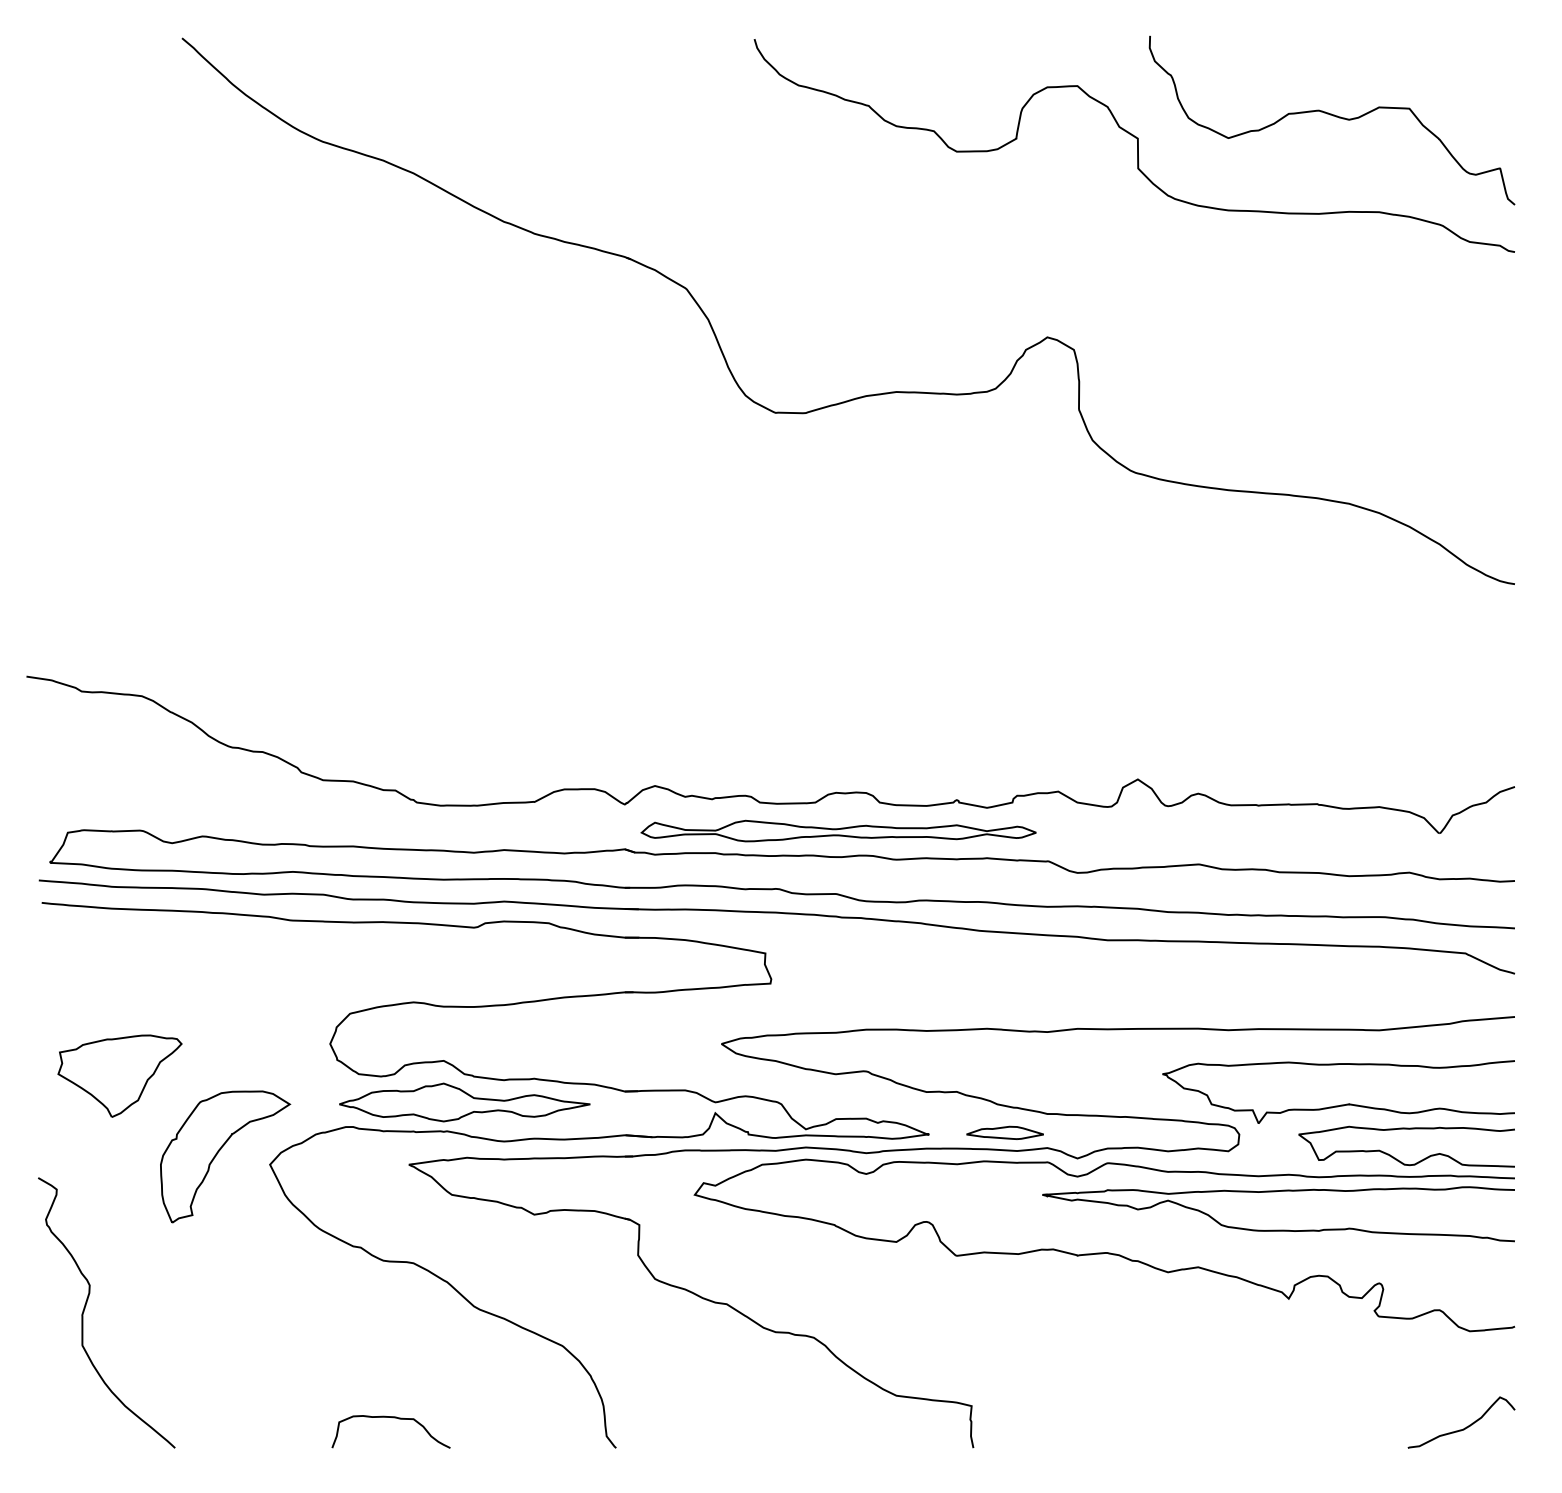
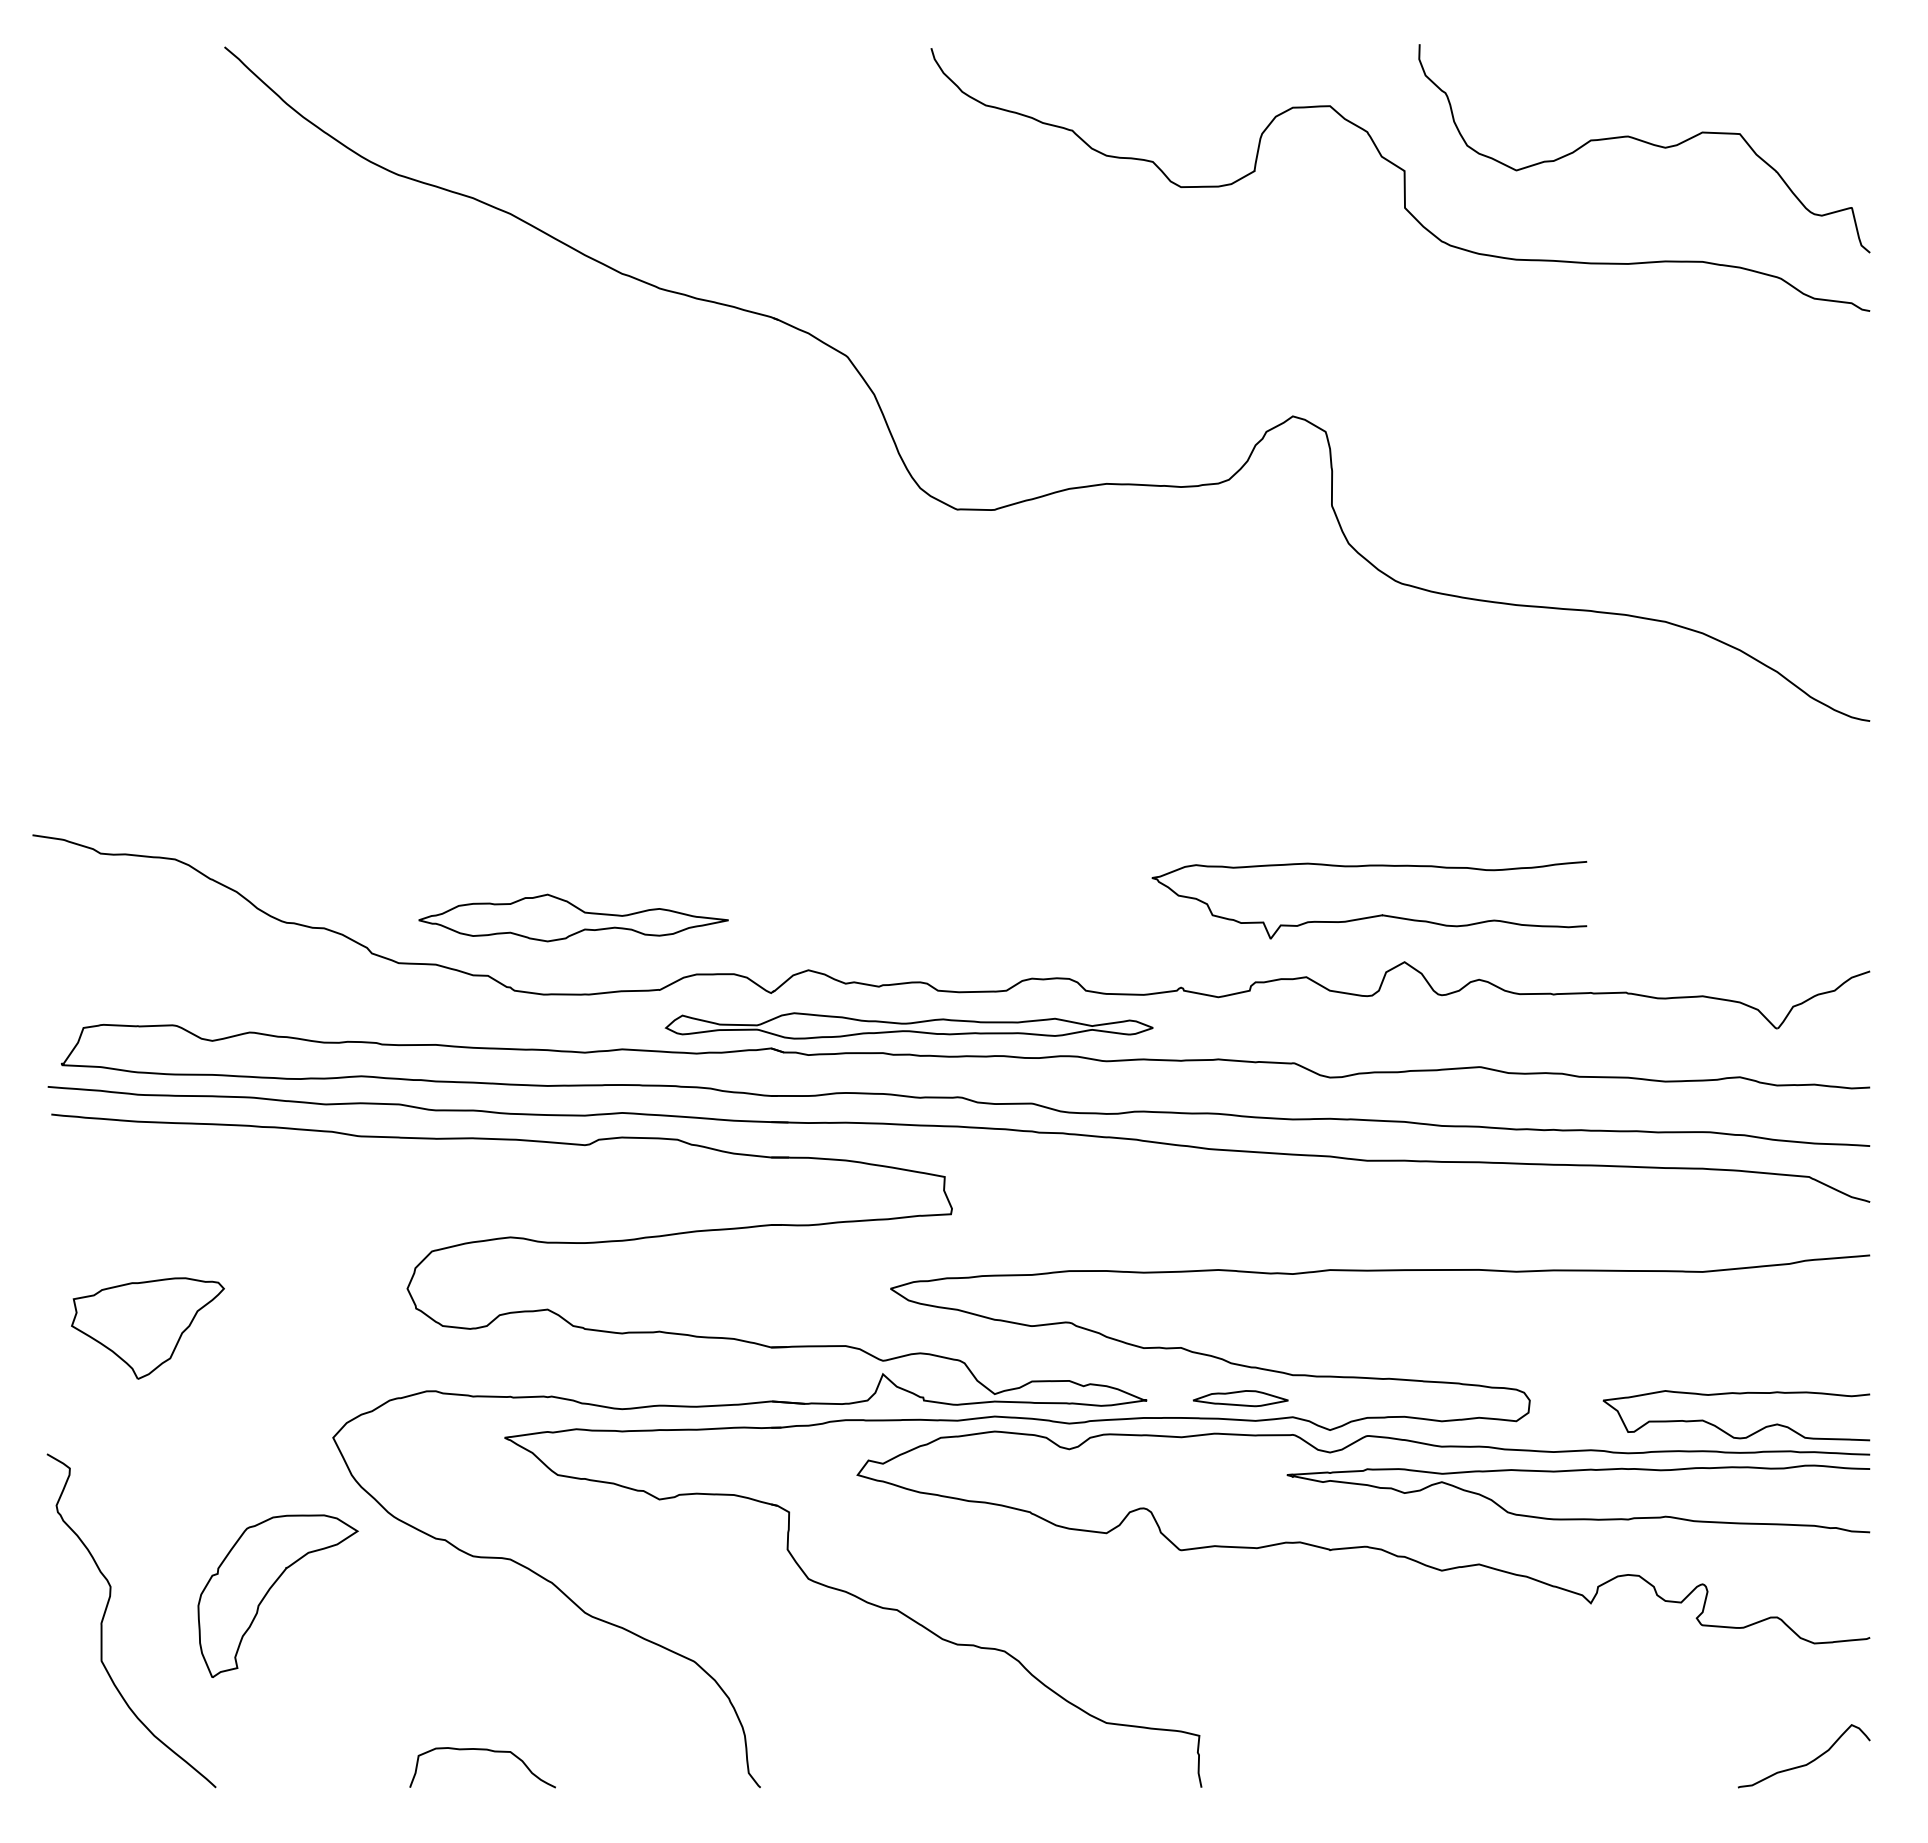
part: (838, 830) -> (908, 1025), moved
part: (464, 1102) -> (573, 917), moved
curve: (1341, 1104) -> (1373, 915), moved
part: (218, 1153) -> (269, 1591), moved

